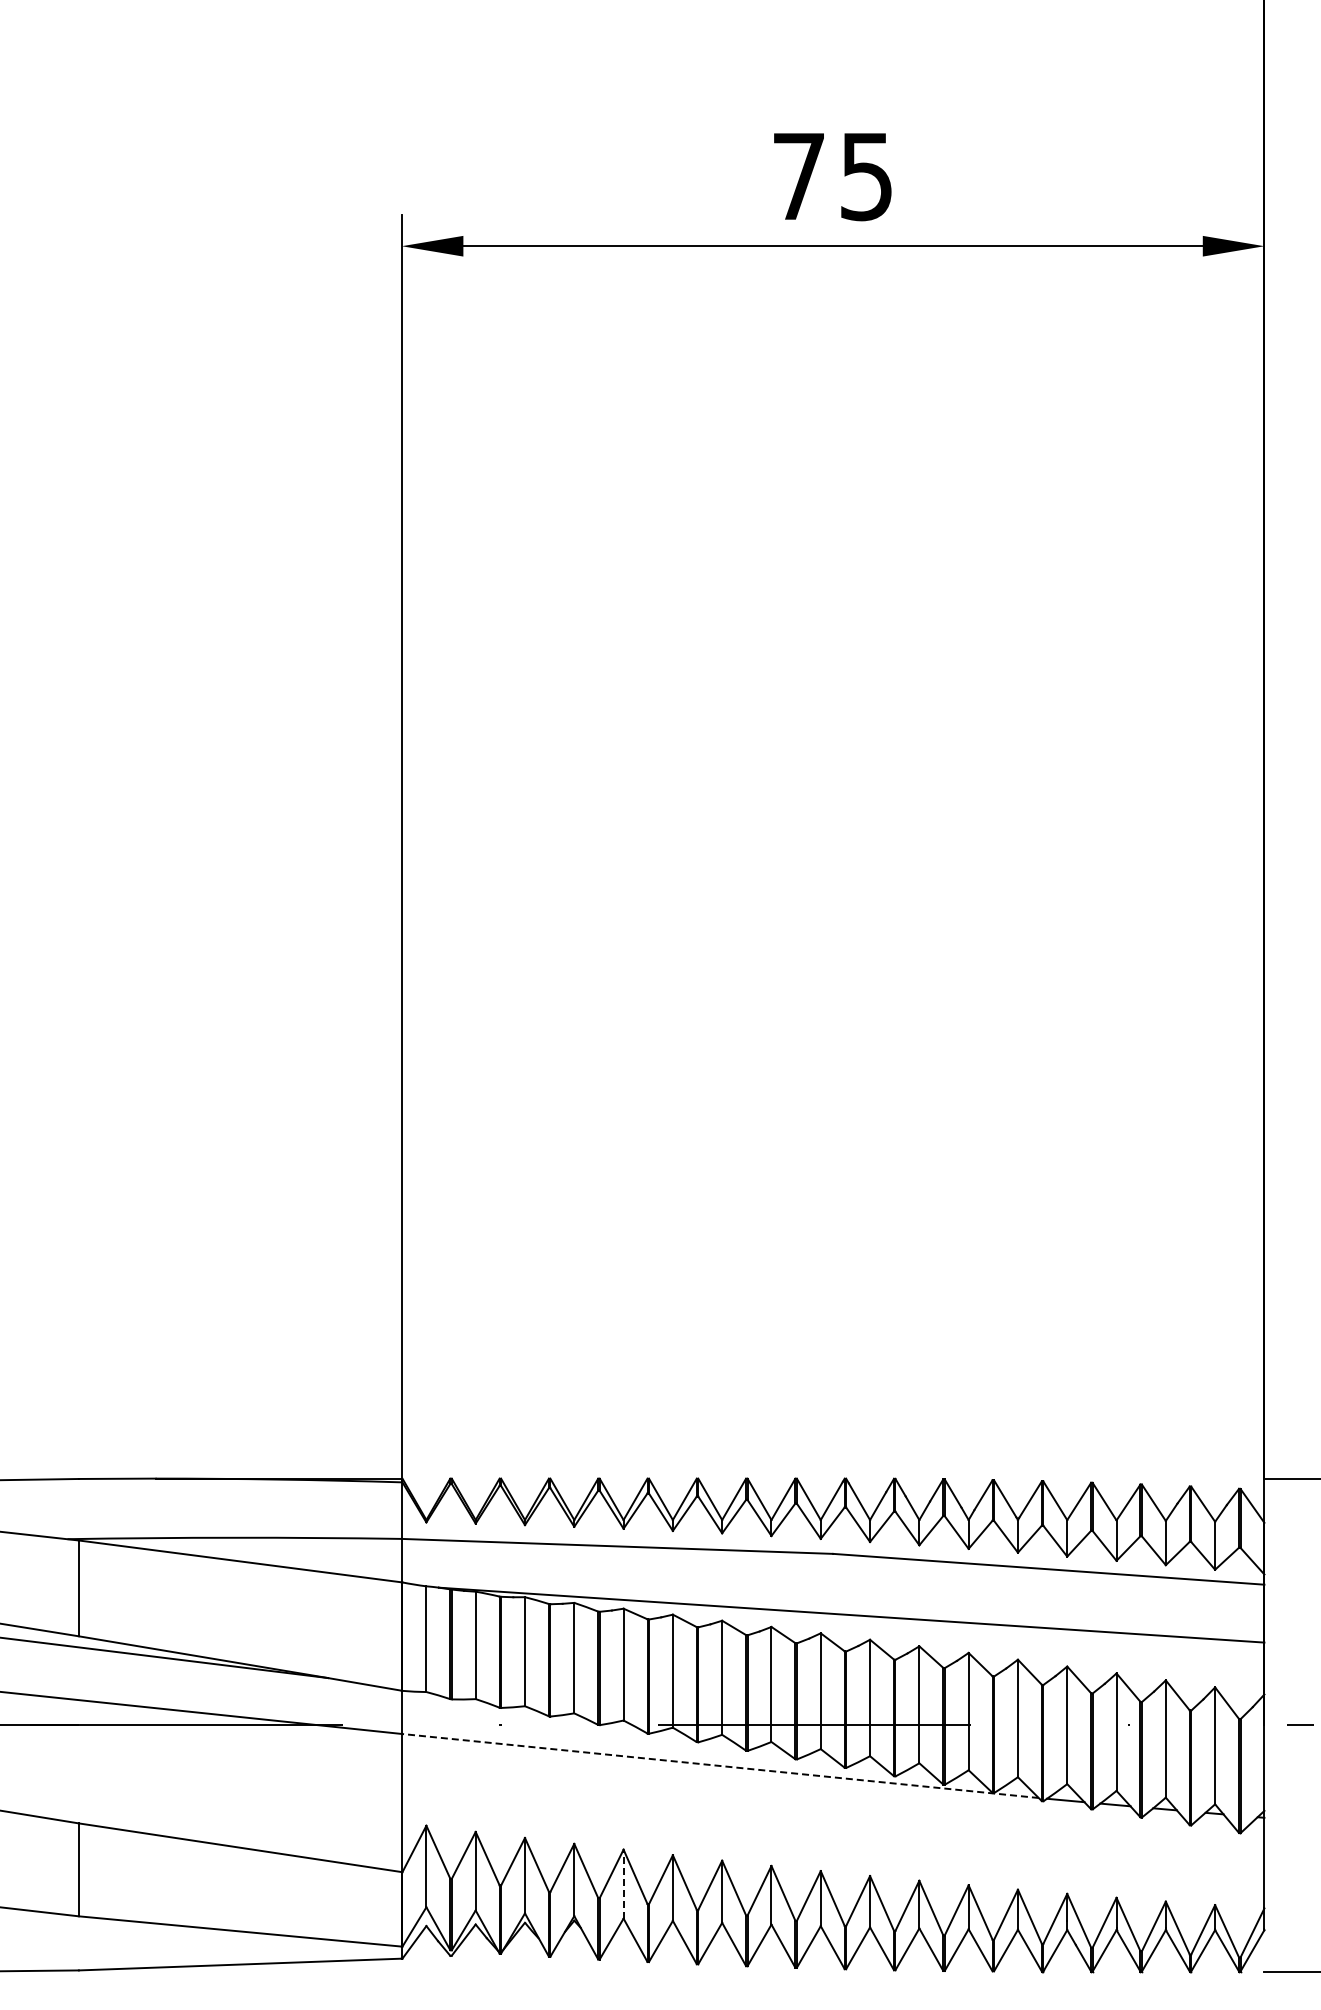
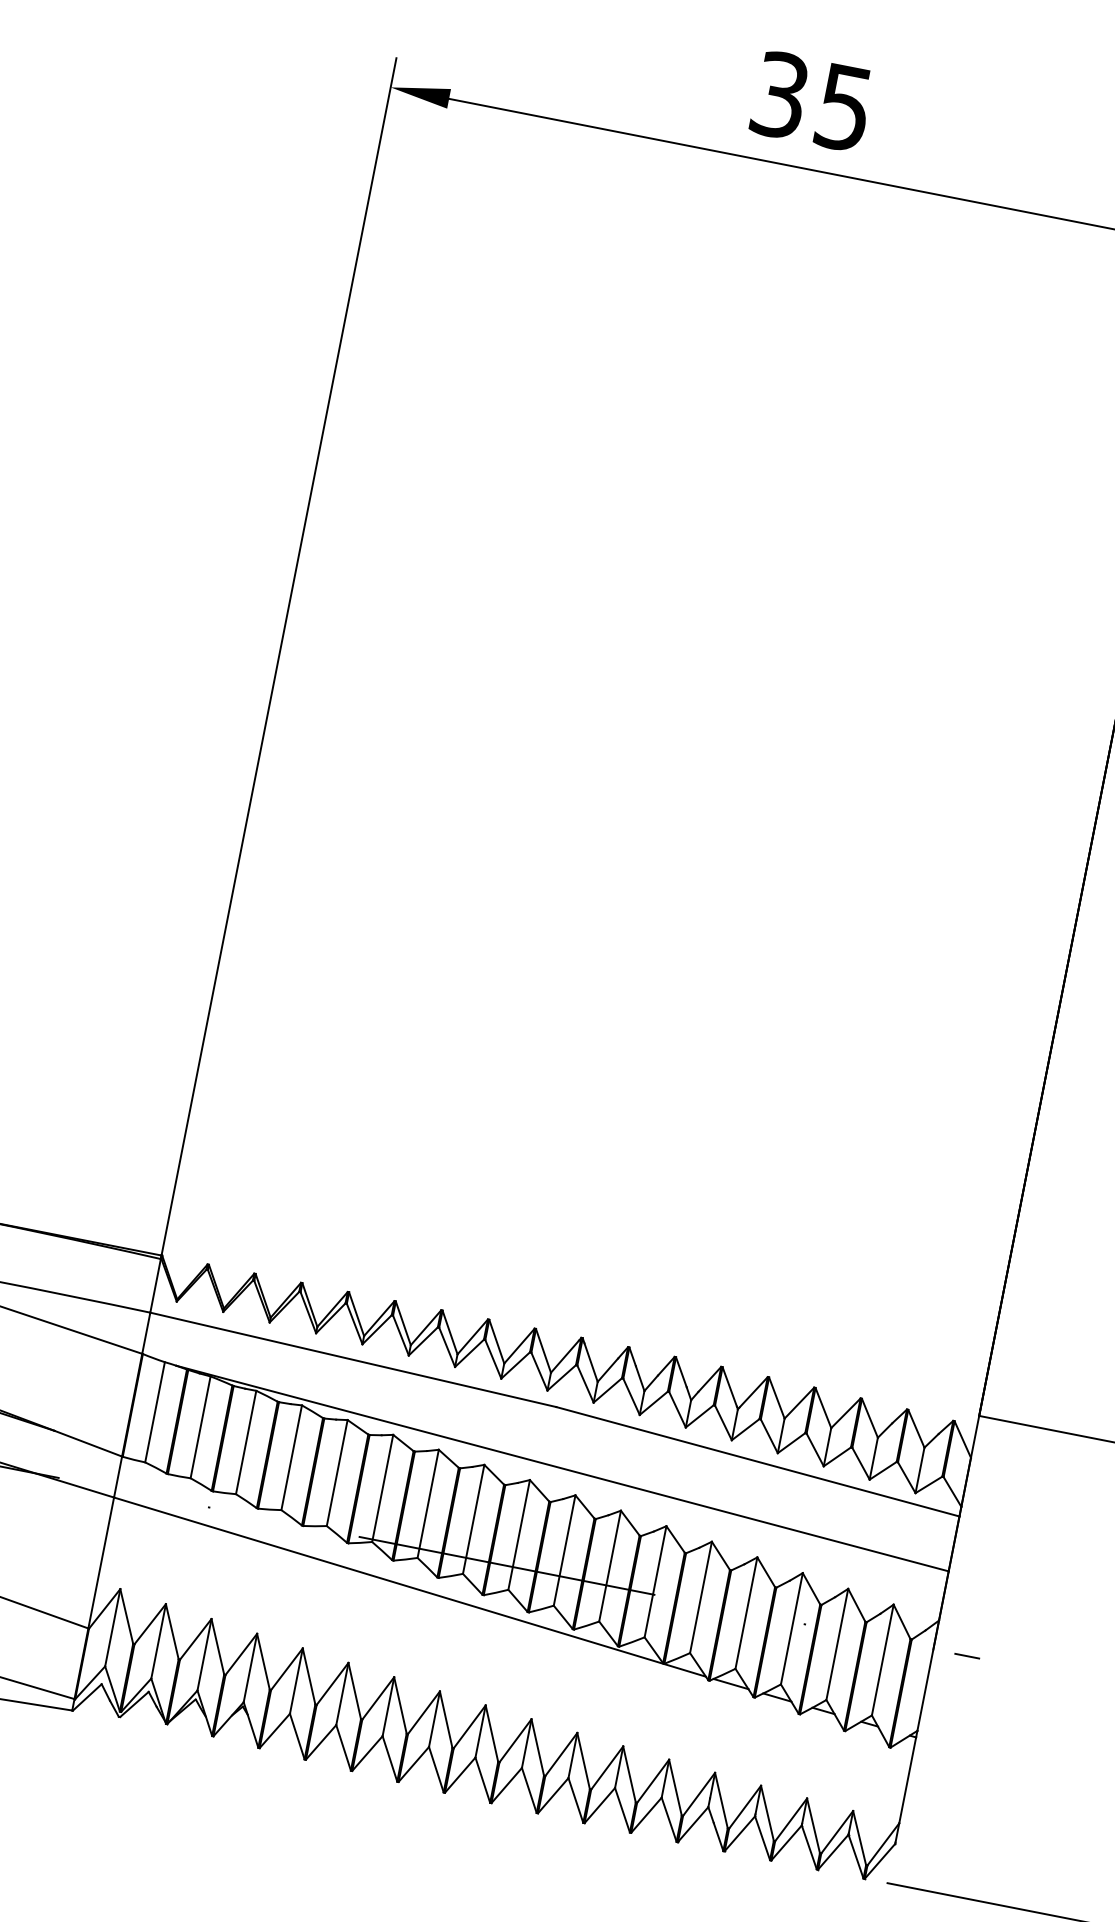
text: (798, 176) -> (779, 95), 75 -> 35
line: (719, 1765) -> (409, 1586), dashed -> solid
line: (623, 1883) -> (296, 1680), dashed -> solid

